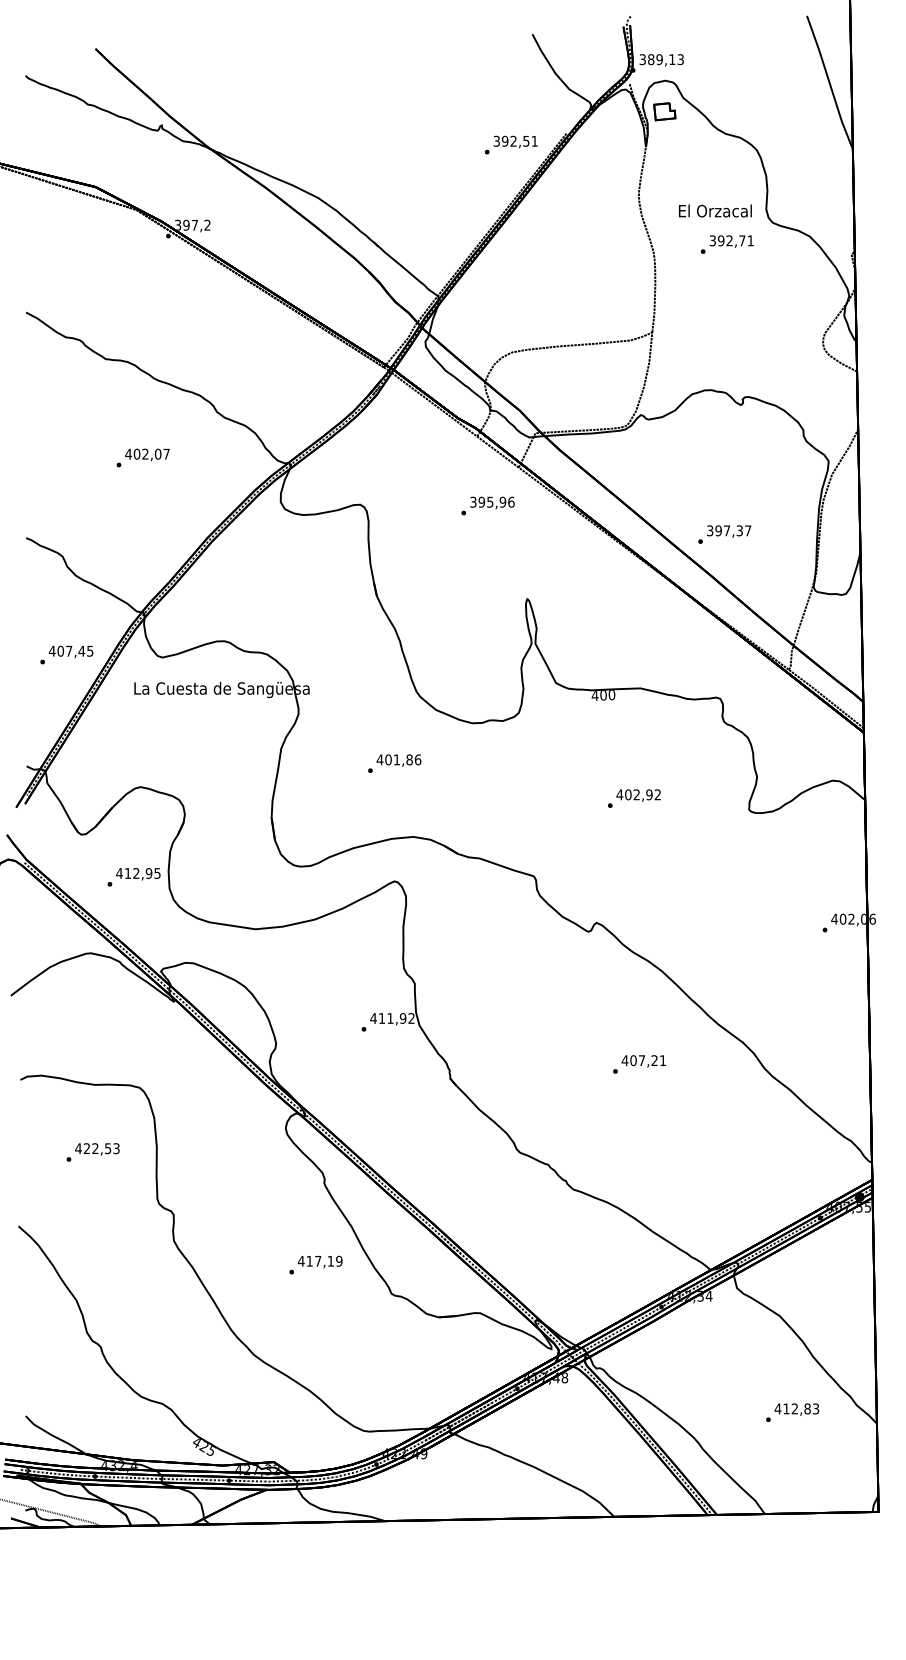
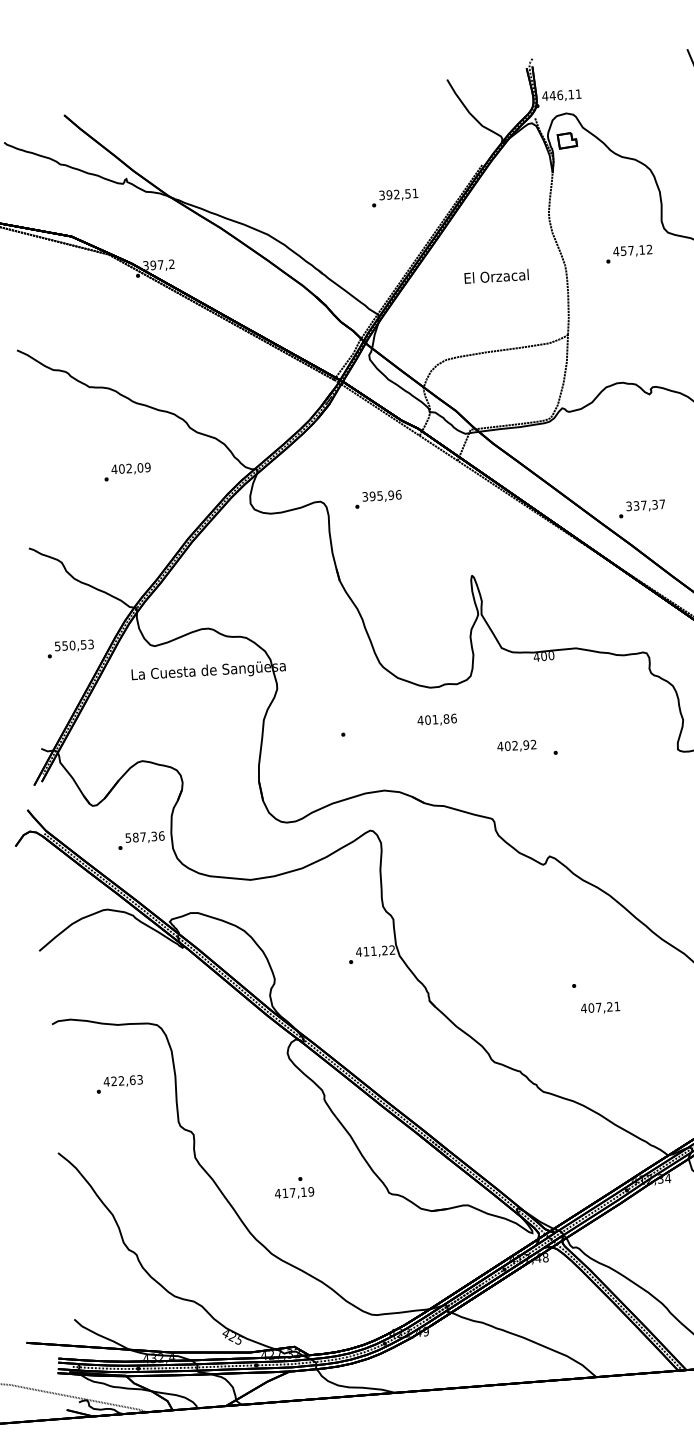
text: (661, 59) -> (561, 95), 389,13 -> 446,11
text: (511, 144) -> (395, 197), moved
text: (715, 210) -> (496, 276), moved
text: (731, 240) -> (632, 250), 392,71 -> 457,12
text: (166, 453) -> (147, 466), 402,07 -> 402,09
text: (487, 505) -> (377, 498), moved
text: (718, 530) -> (636, 505), 397,37 -> 337,37
text: (70, 650) -> (73, 644), 407,45 -> 550,53
text: (398, 760) -> (436, 720), moved
text: (638, 795) -> (516, 746), moved
text: (138, 873) -> (145, 837), 412,95 -> 587,36
text: (402, 1018) -> (384, 950), 411,92 -> 411,22
text: (643, 1061) -> (600, 1008), moved
text: (107, 1148) -> (132, 1080), 422,53 -> 422,63
text: (319, 1261) -> (293, 1193), moved

